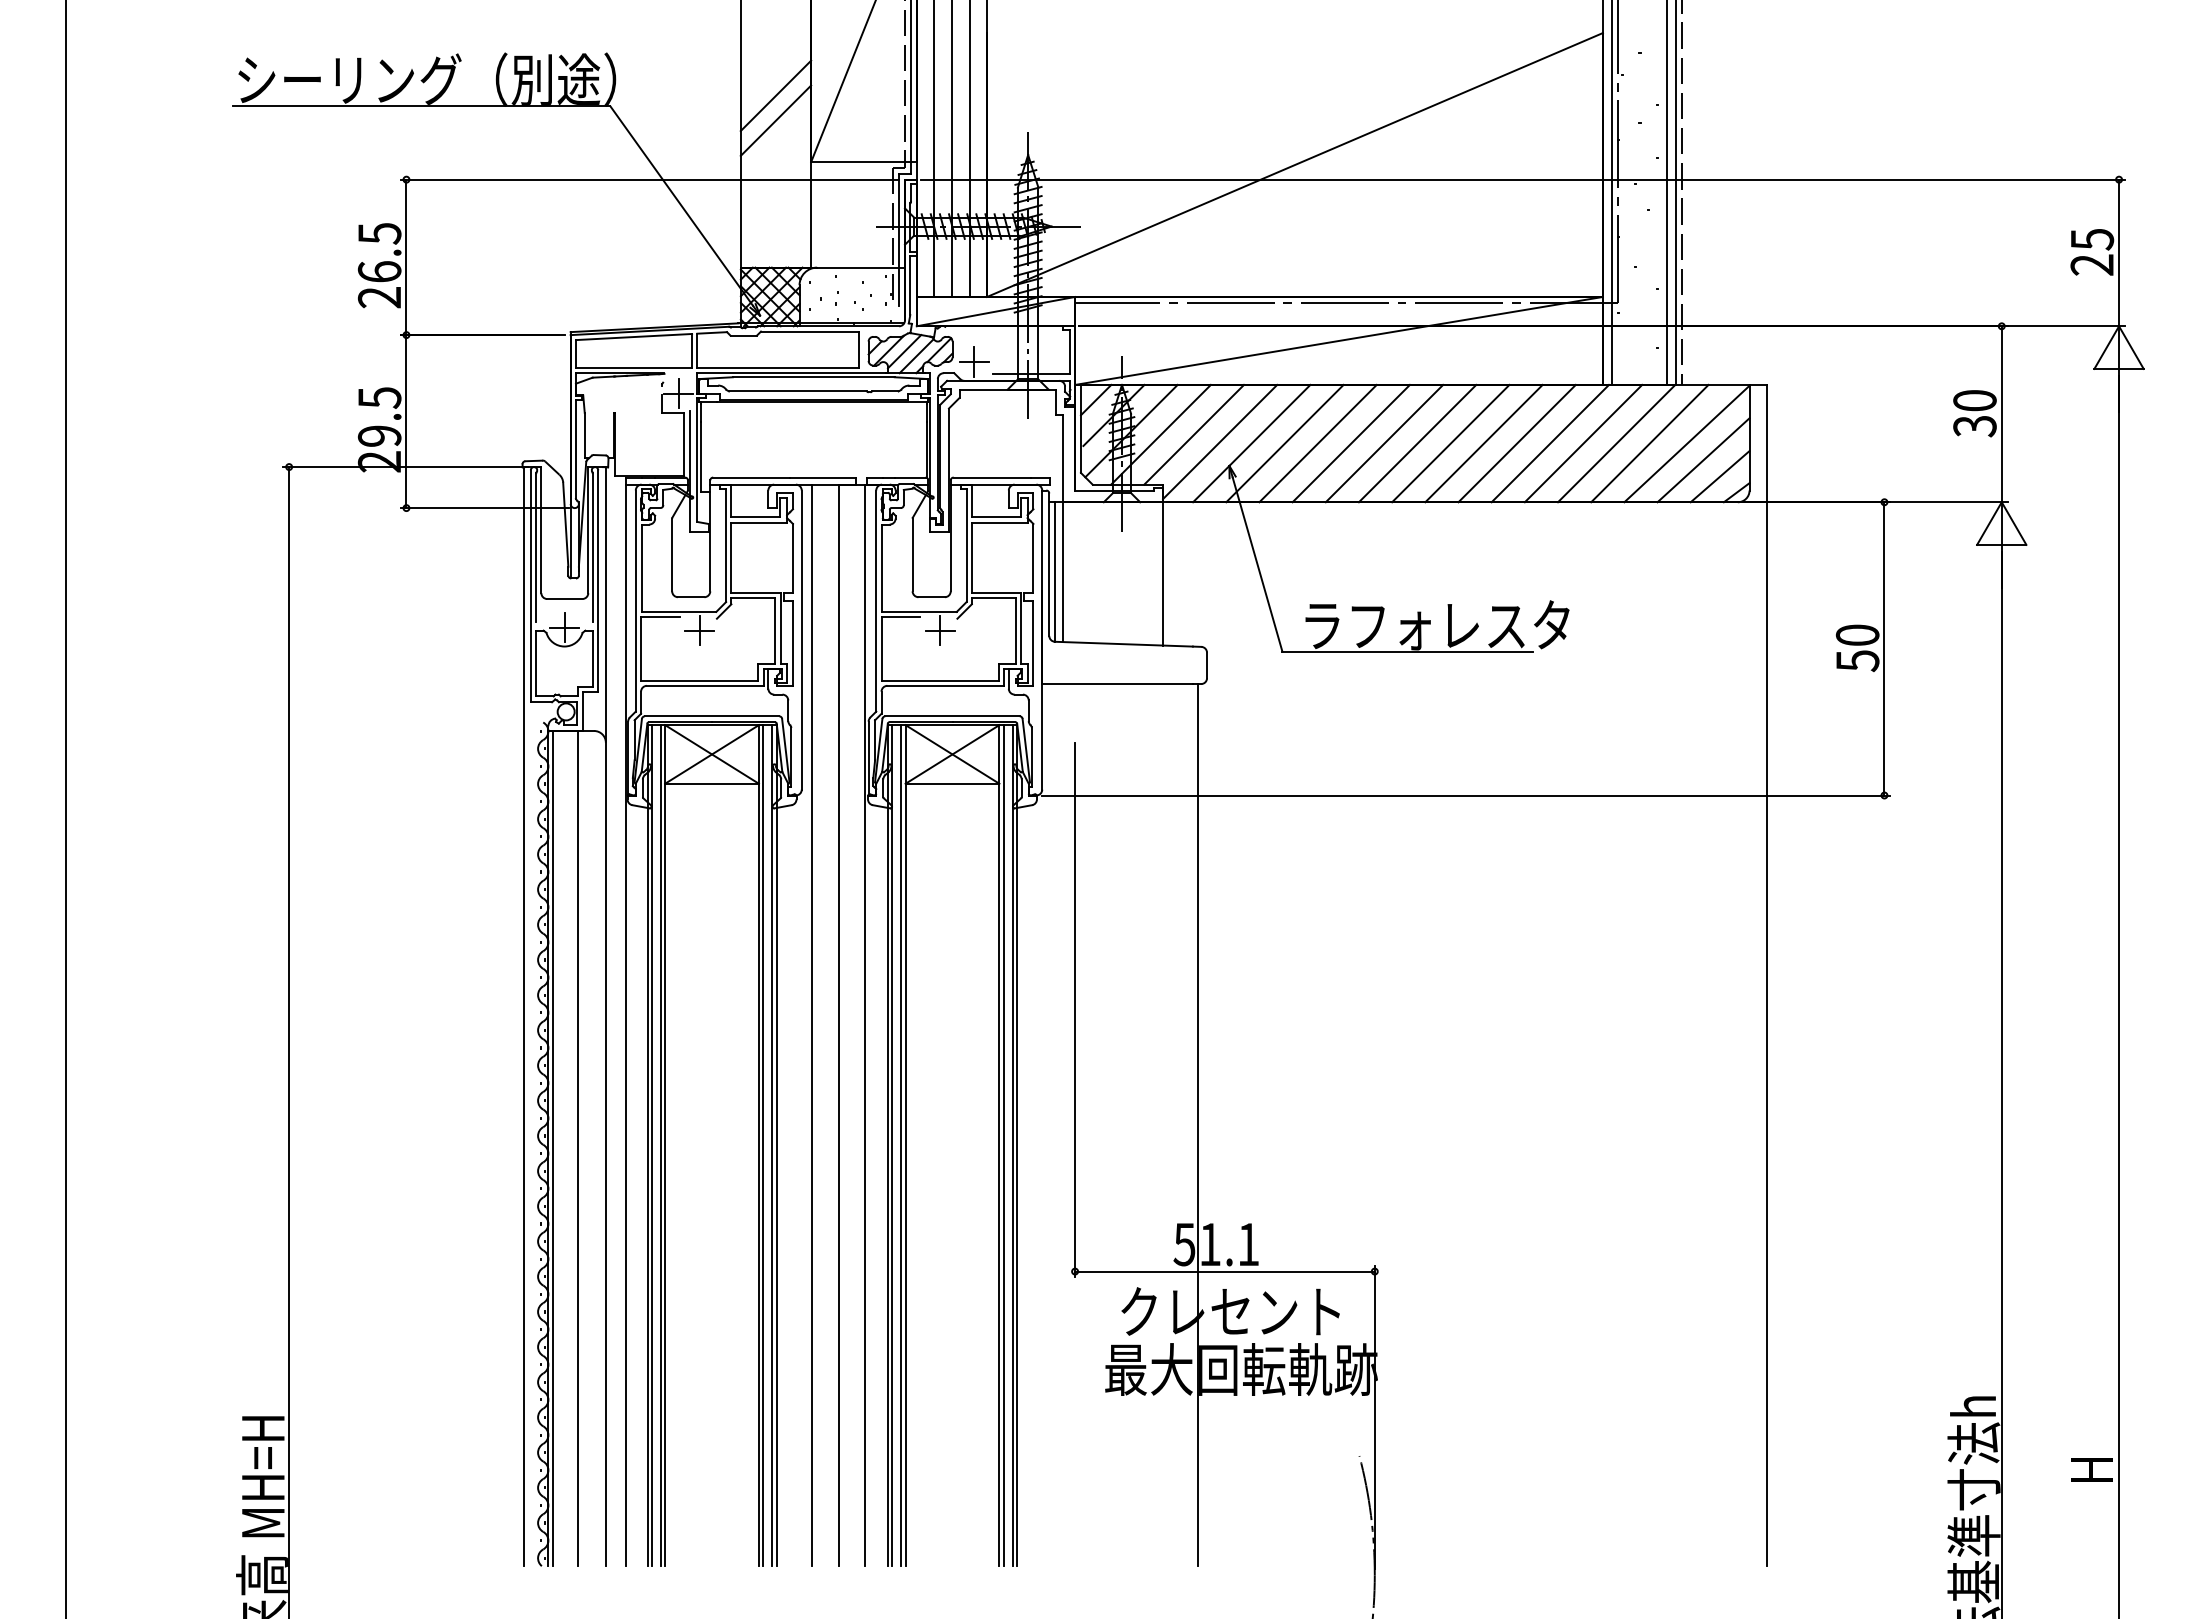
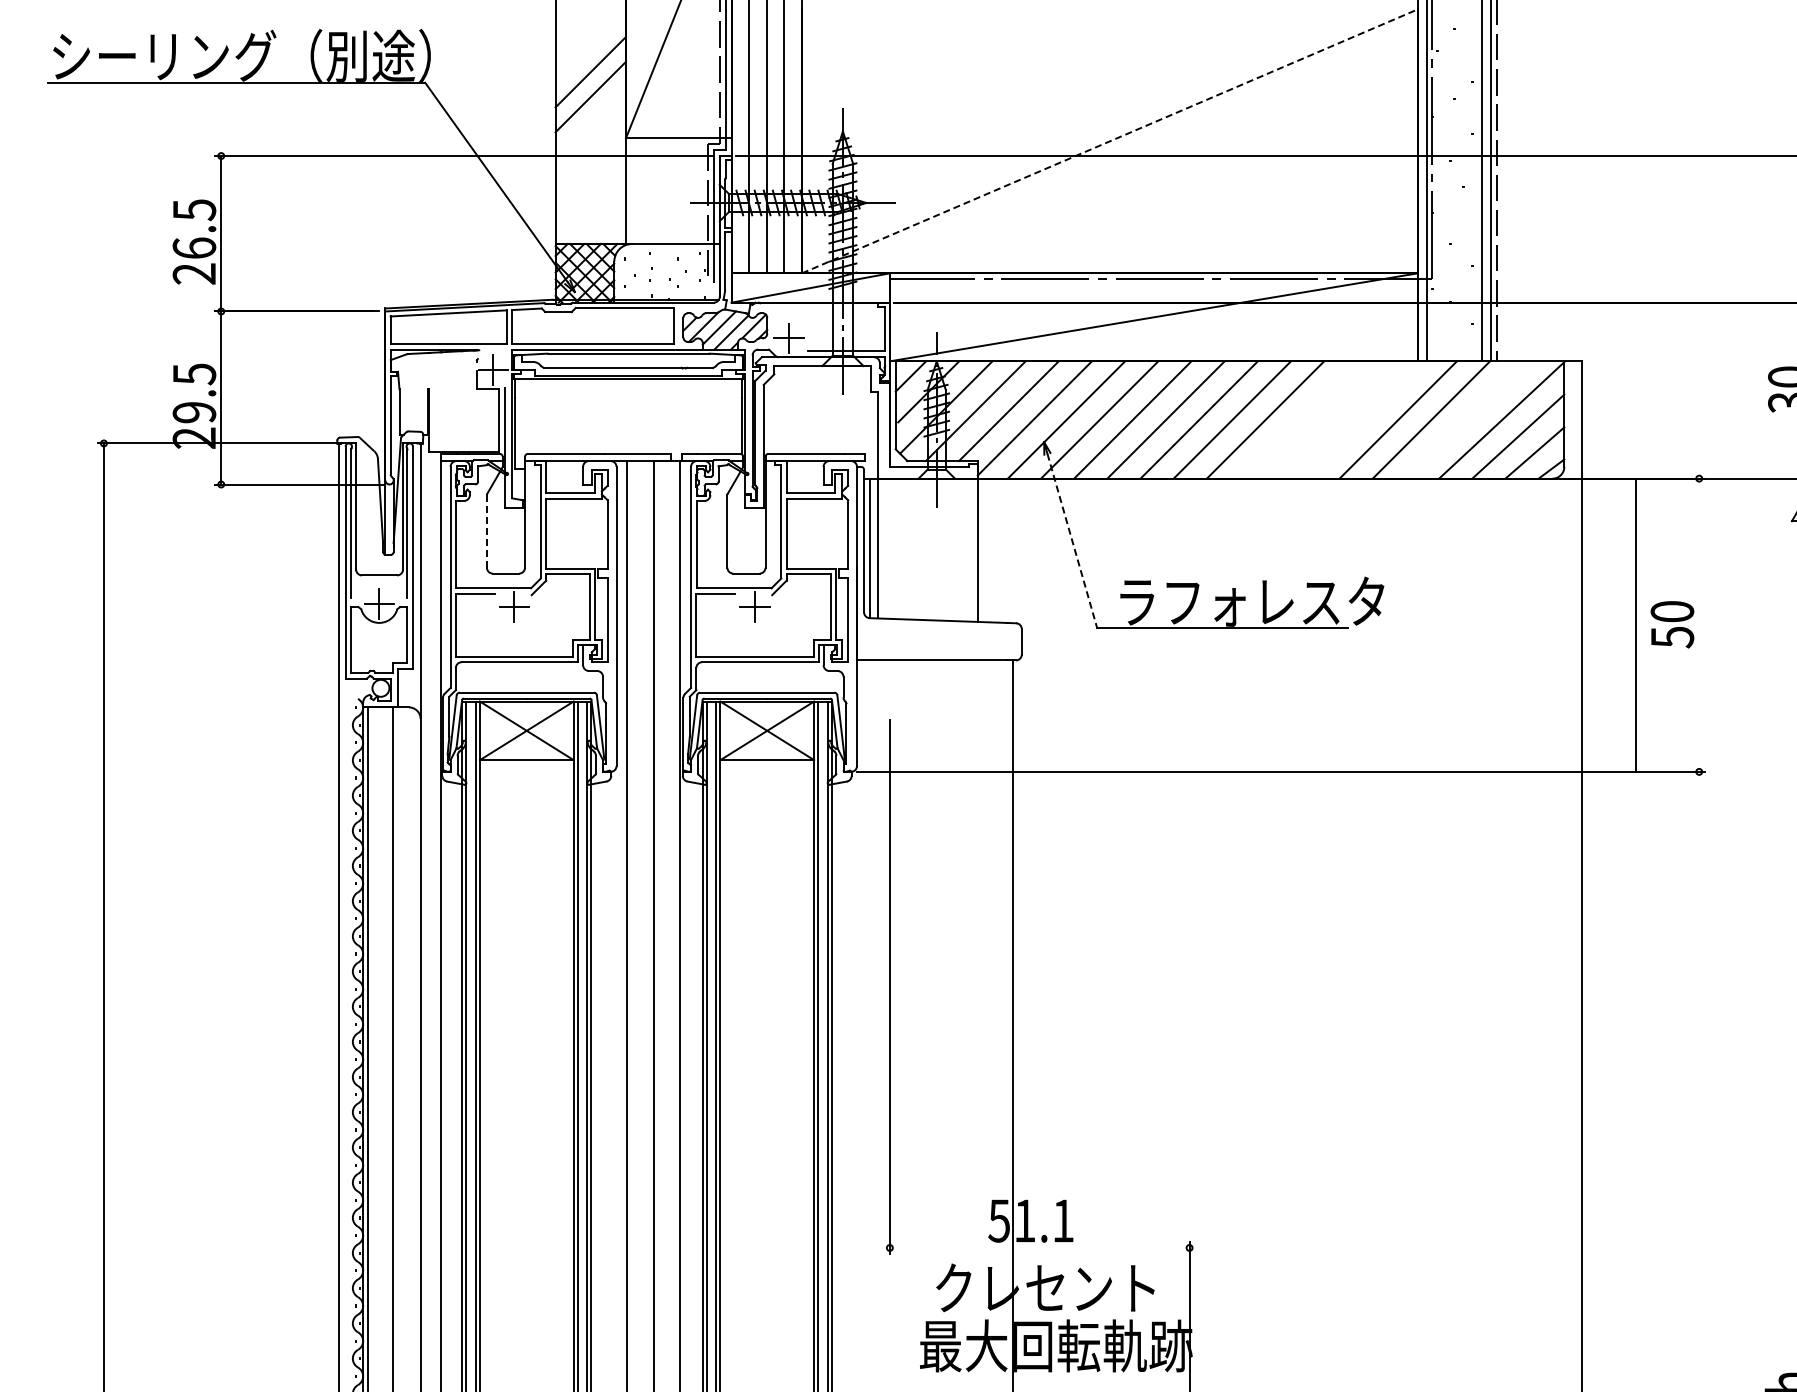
line: (1295, 164) -> (1110, 140), solid -> dashed
line: (1483, 443) -> (1298, 419), removed
line: (1516, 443) -> (1331, 419), removed
line: (1549, 443) -> (1364, 419), removed
line: (1649, 443) -> (1464, 419), removed
line: (672, 554) -> (487, 530), solid -> dashed
line: (1257, 564) -> (1072, 540), solid -> dashed
line: (1884, 648) -> (1636, 624), moved
line: (1224, 1271) -> (1039, 1247), removed

